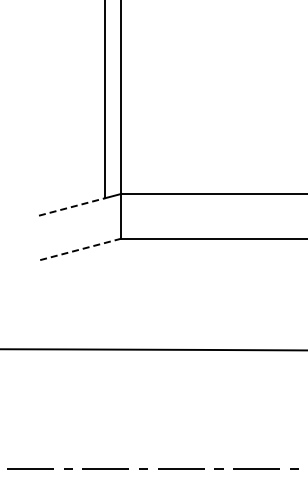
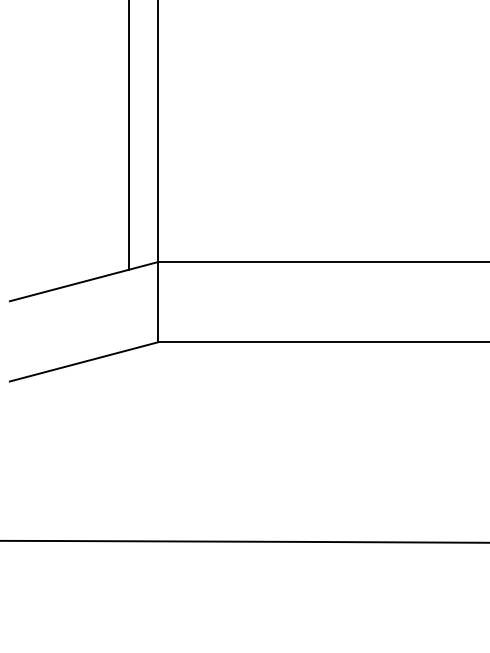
line: (72, 206) -> (69, 284), dashed -> solid
line: (80, 249) -> (84, 361), dashed -> solid

